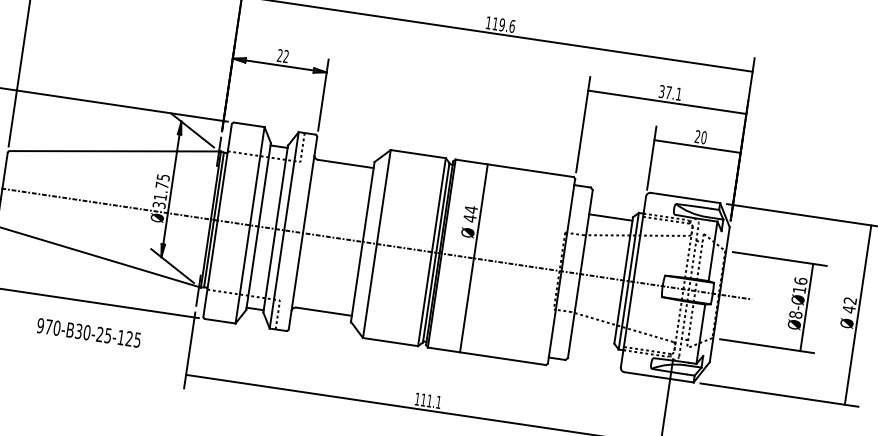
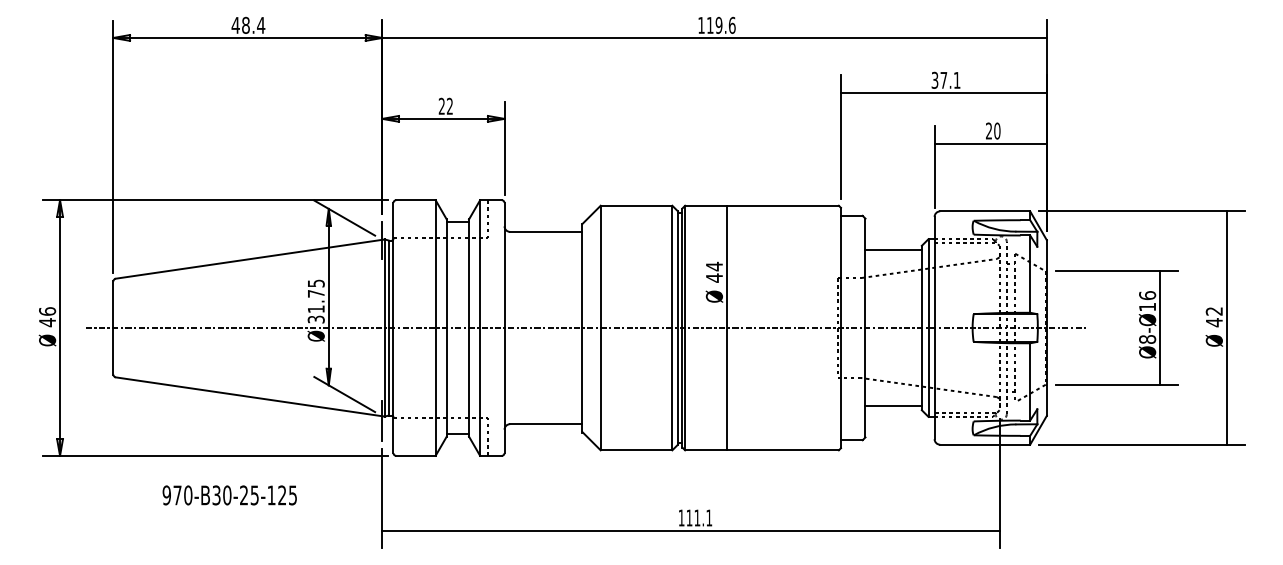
text: (88, 332) -> (229, 495), moved
line: (593, 336) -> (893, 405), added

